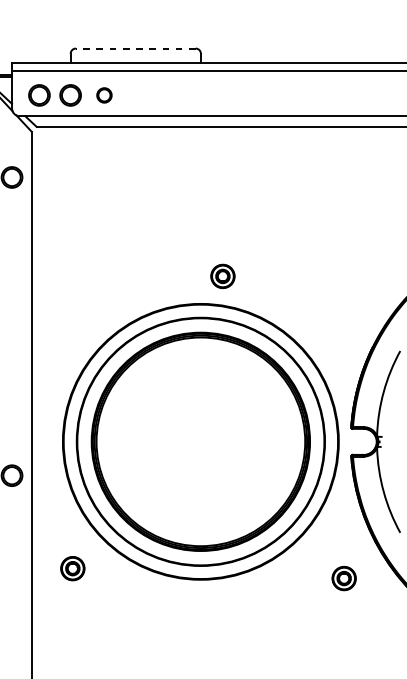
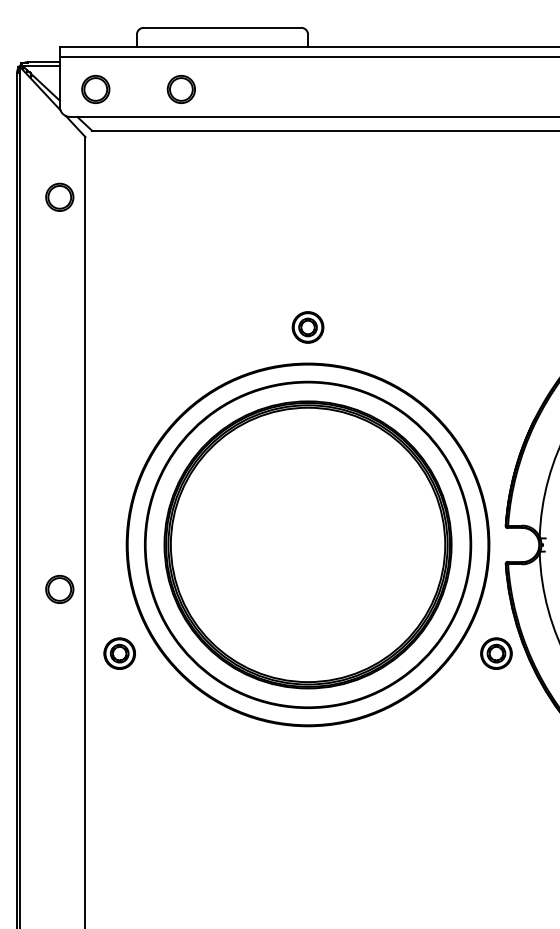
line: (135, 48) -> (222, 27), dashed -> solid
part: (70, 95) -> (136, 89), removed
part: (103, 95) -> (180, 89), size x1.43
part: (222, 276) -> (307, 327), moved
part: (72, 568) -> (119, 653), moved
part: (344, 578) -> (496, 653), moved

